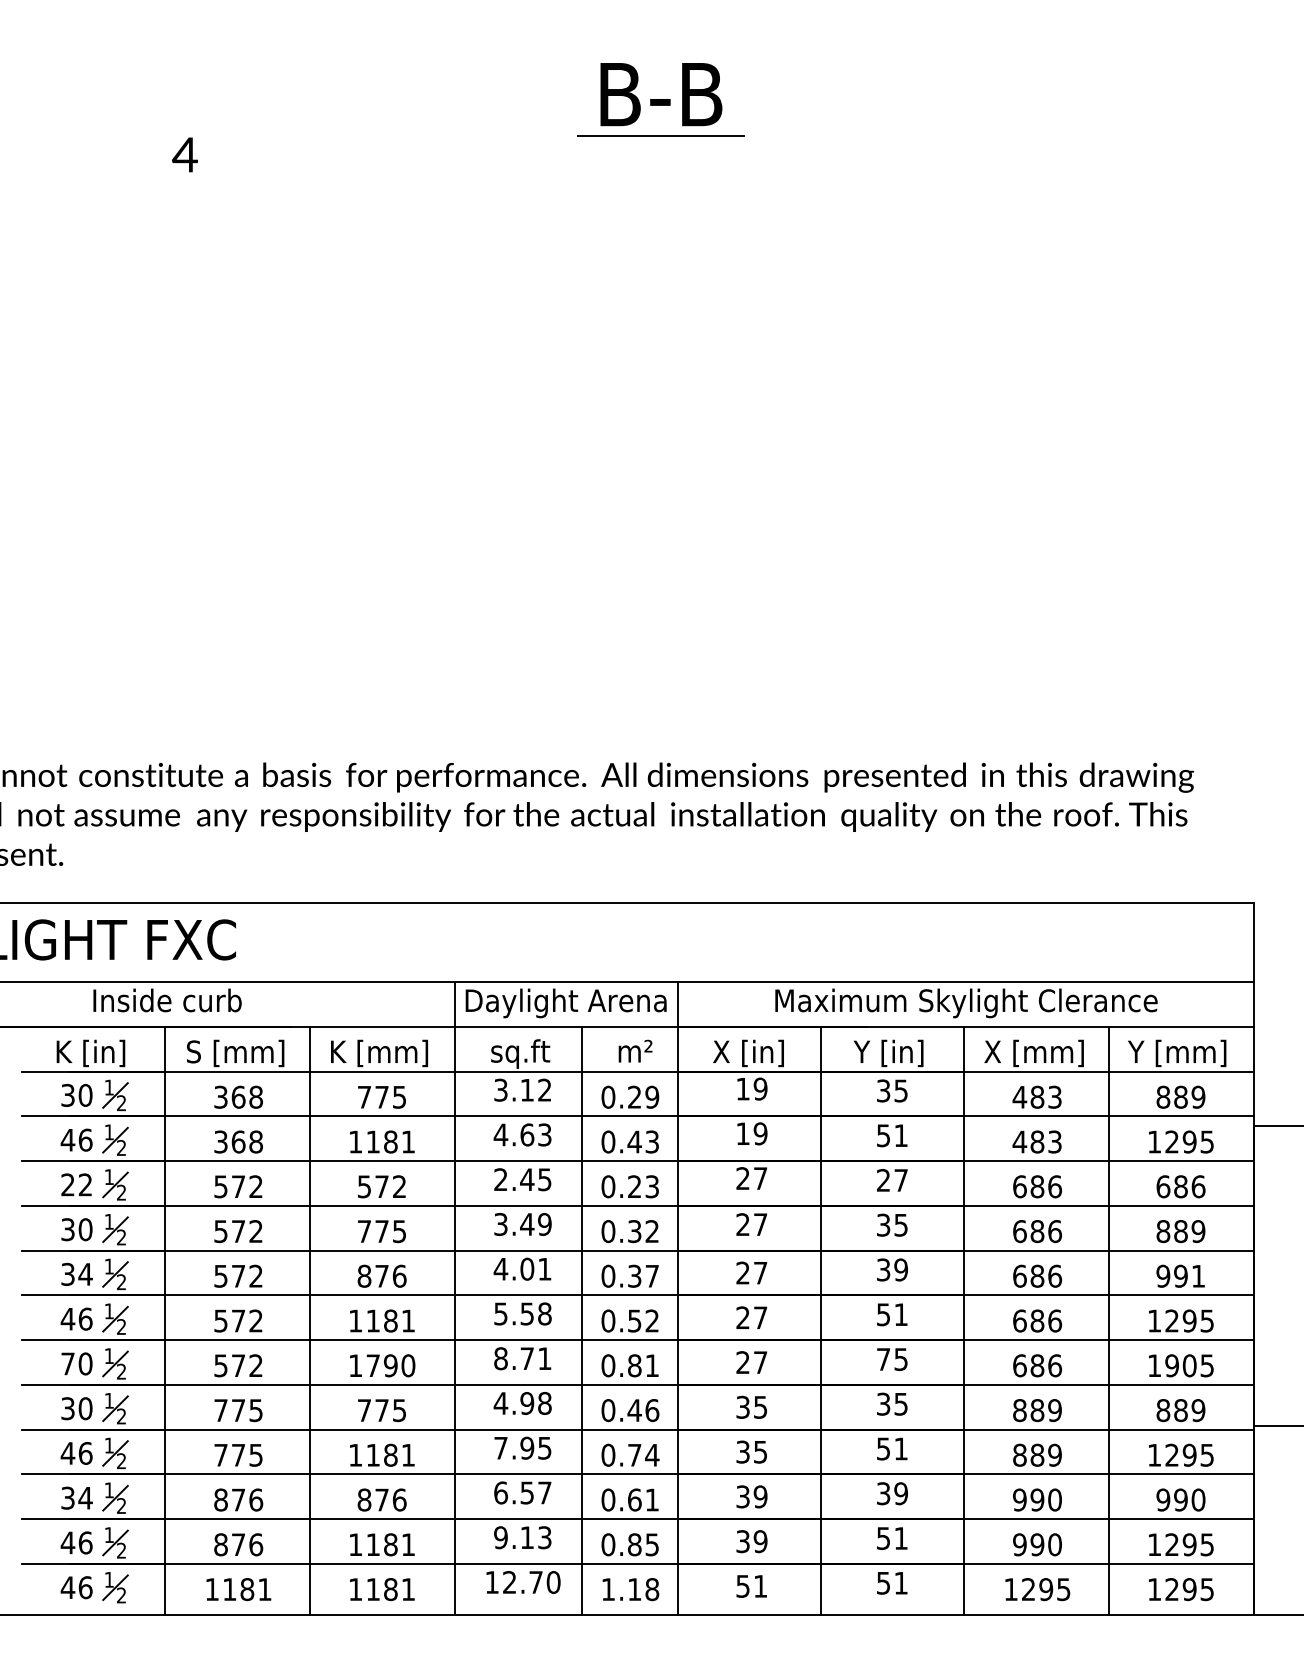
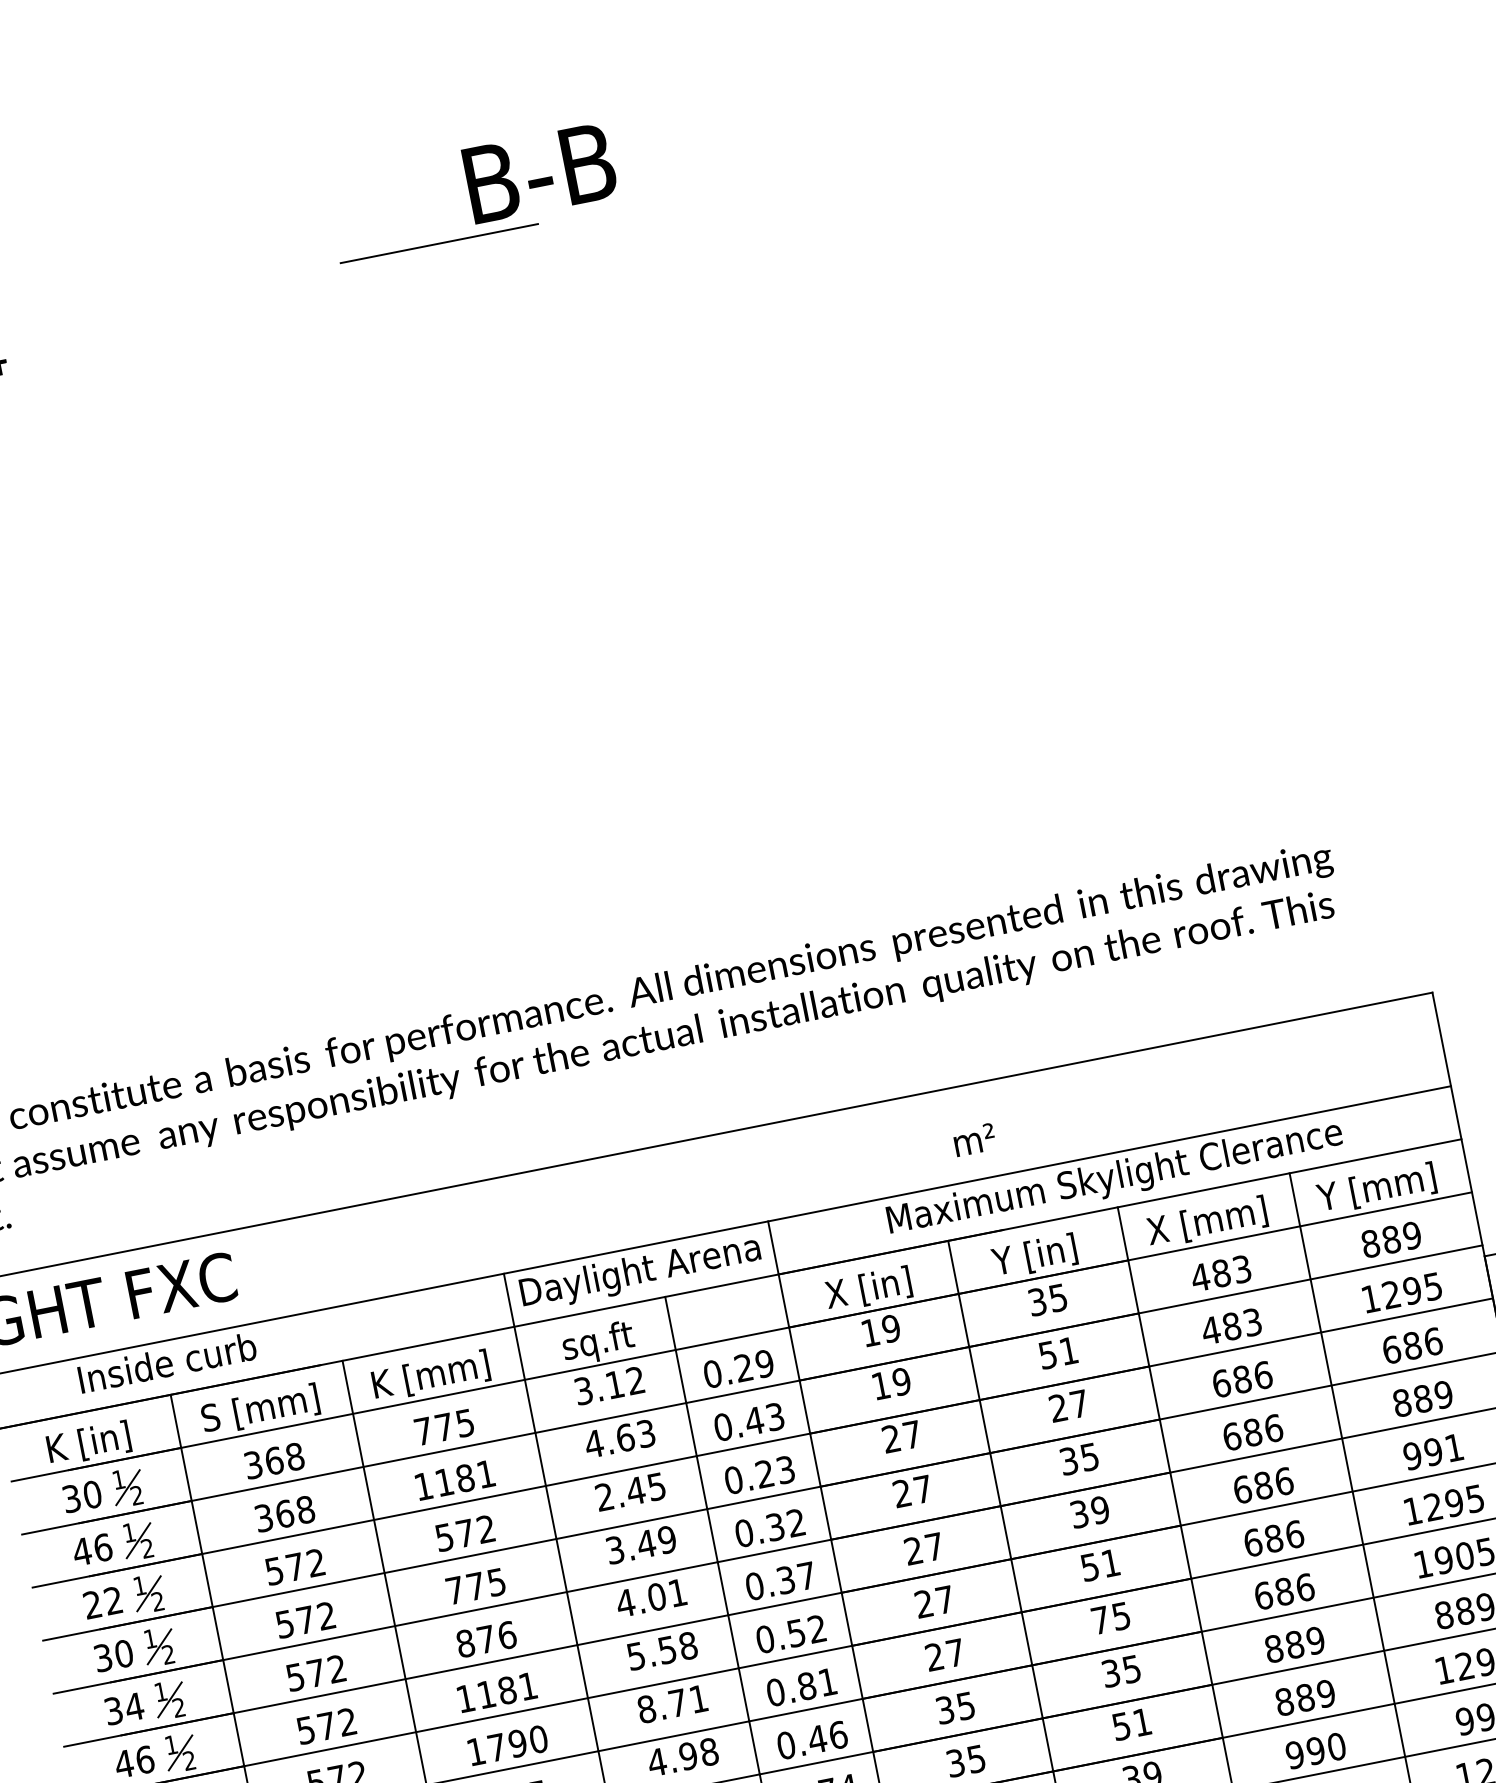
line: (660, 135) -> (438, 243), moved
text: (635, 1050) -> (974, 1139), moved

